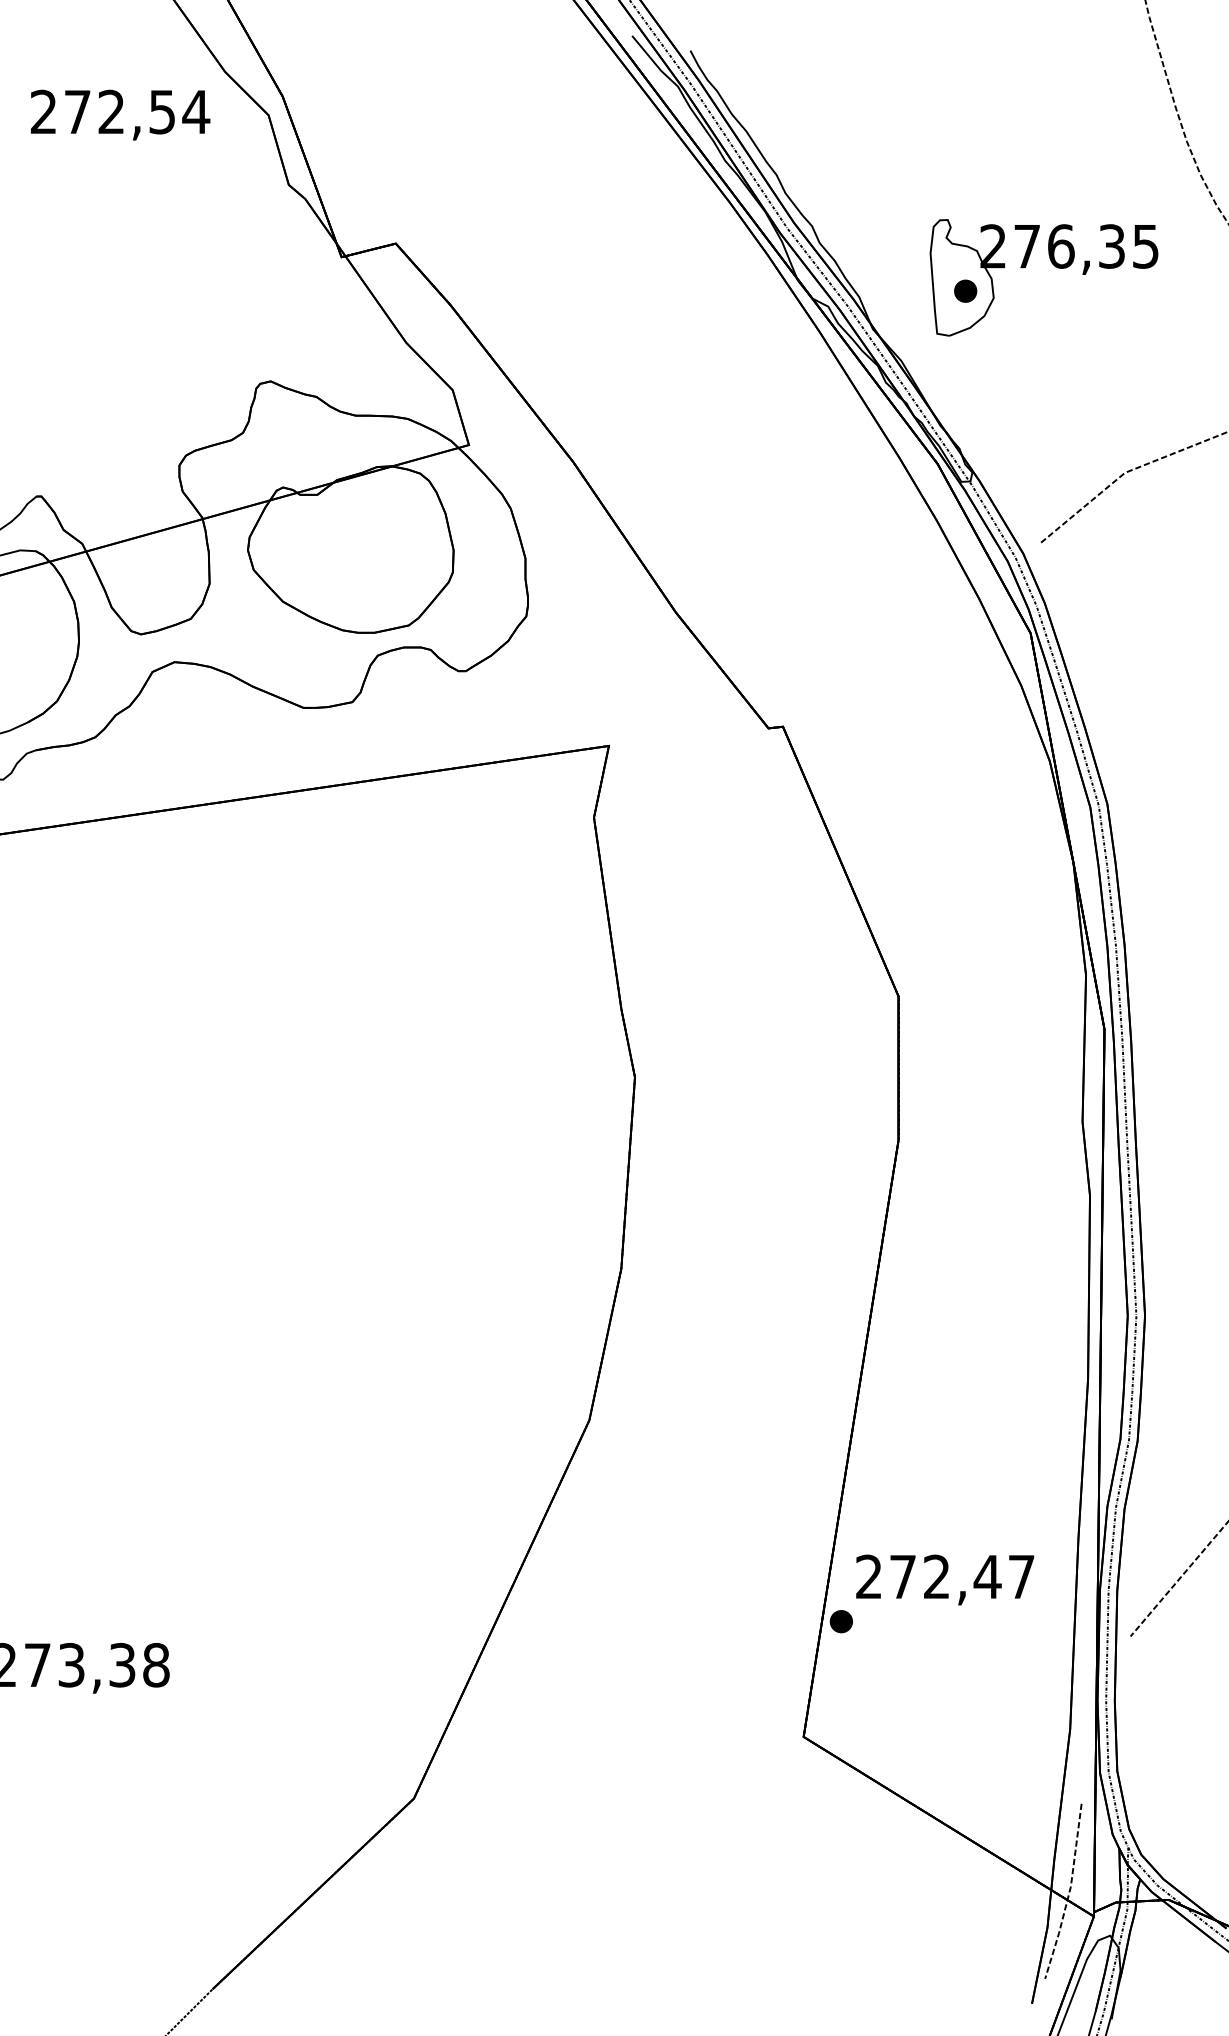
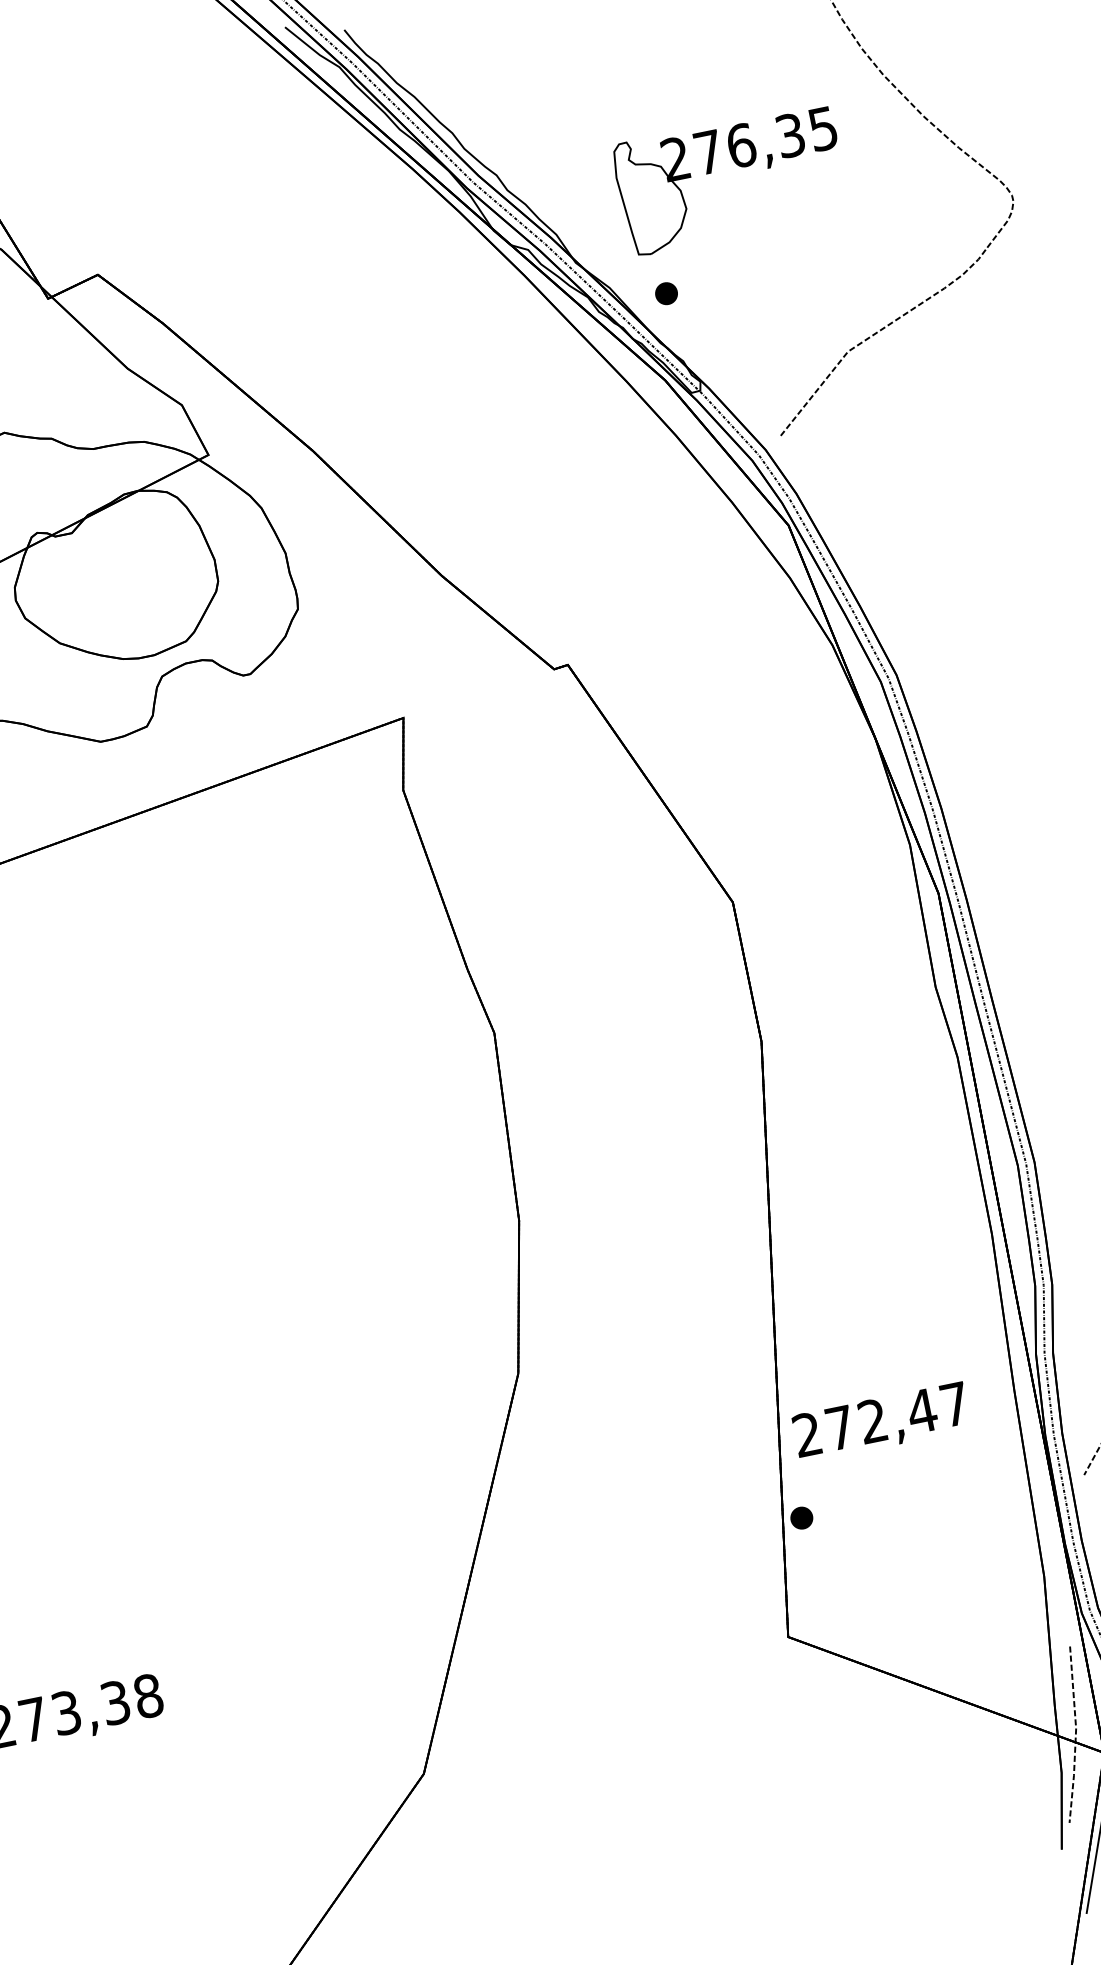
part: (965, 290) -> (666, 293), moved
text: (945, 1579) -> (881, 1421), moved

